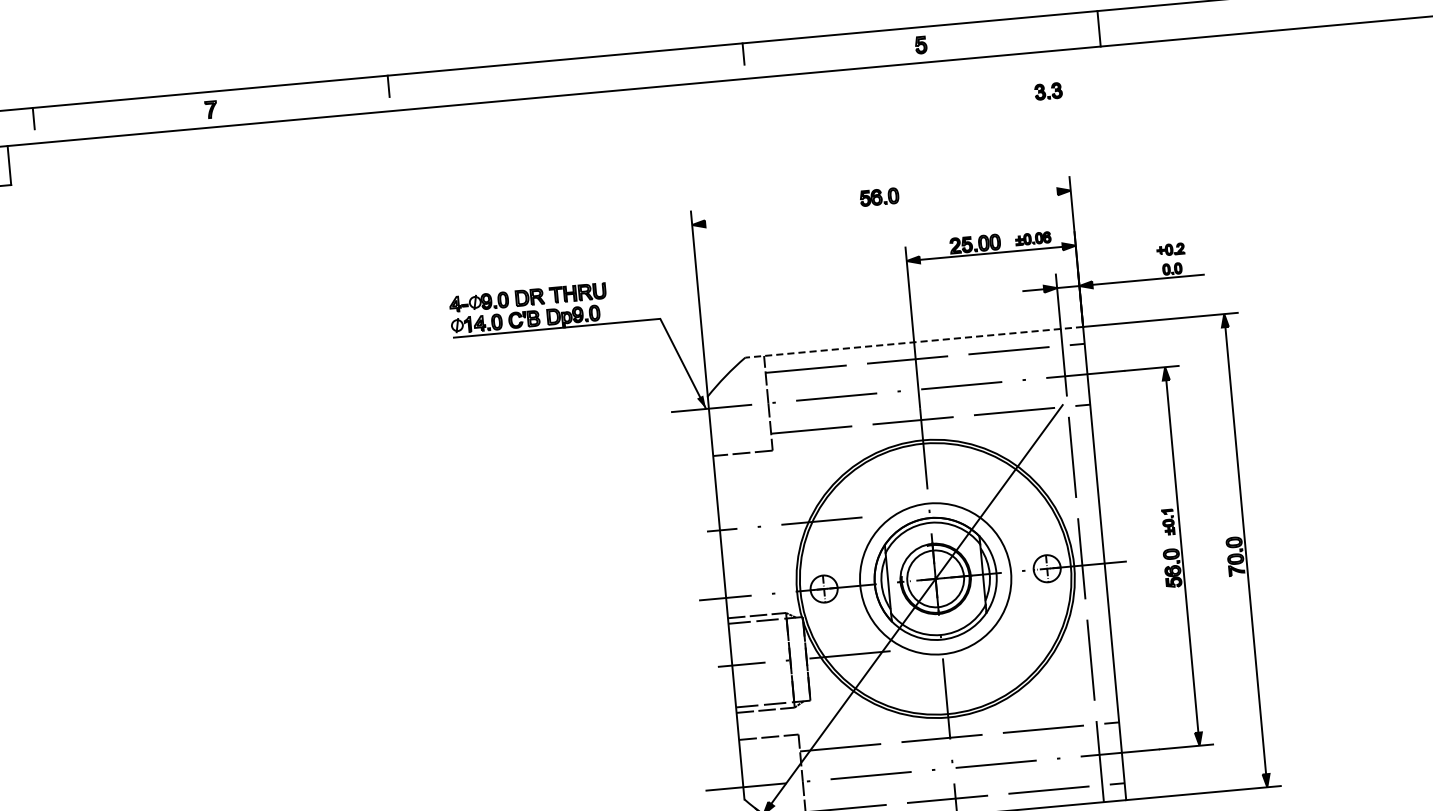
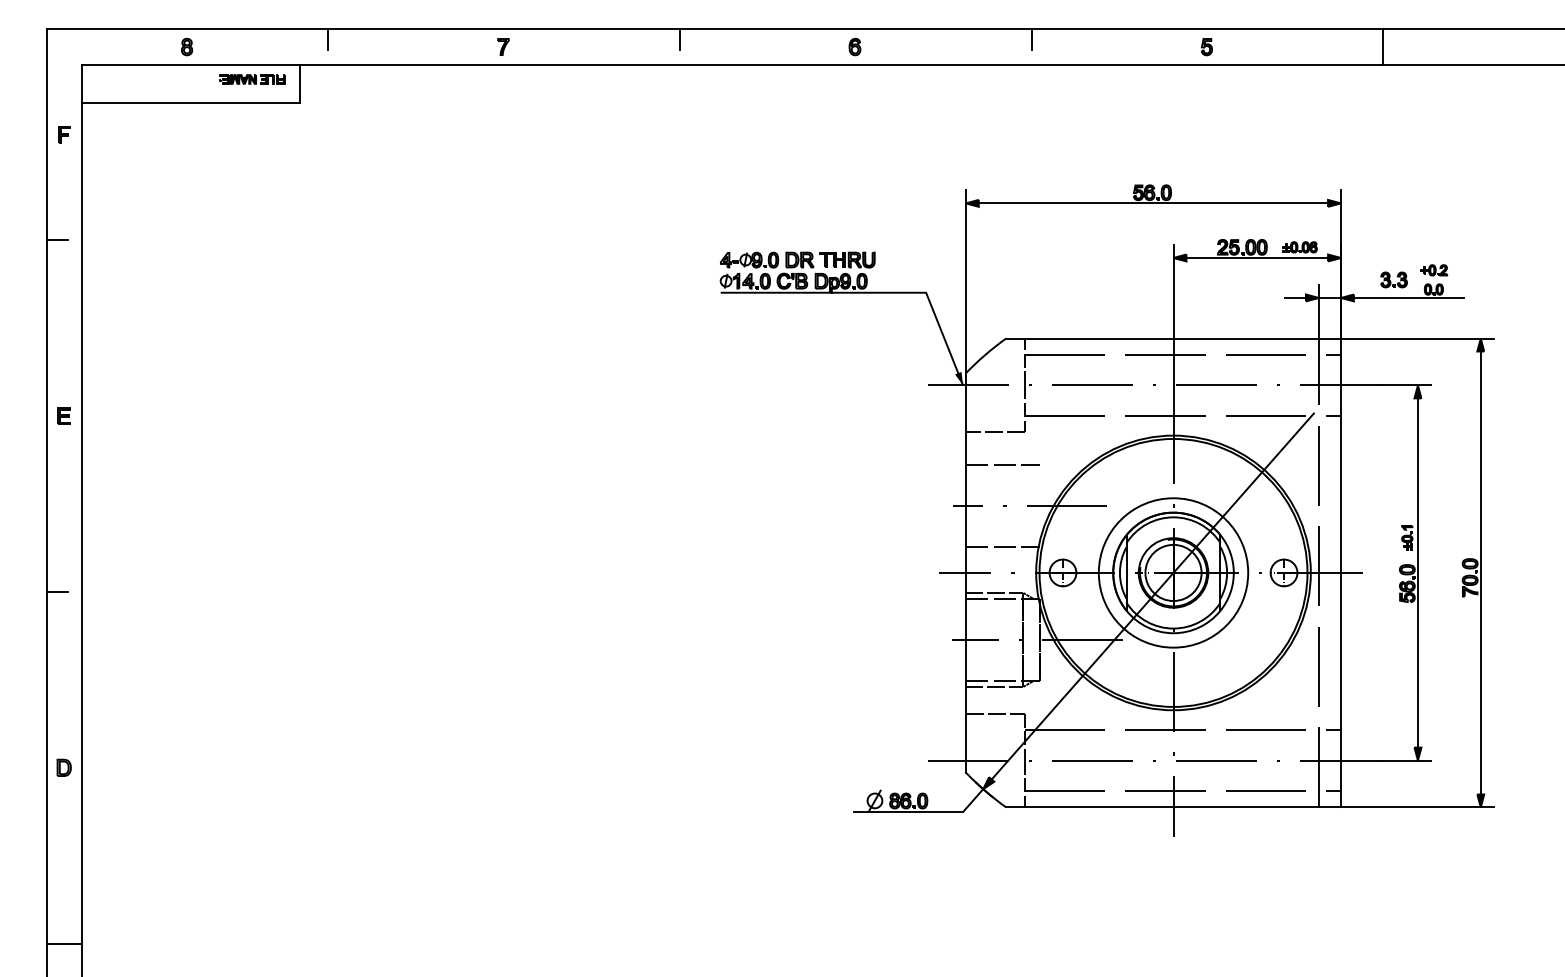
part: (565, 76) -> (854, 46), added
part: (1047, 91) -> (1393, 279), moved
line: (881, 207) -> (1153, 203), added
line: (914, 342) -> (1173, 338), dashed -> solid
line: (753, 485) -> (1002, 464), added
line: (760, 568) -> (1002, 547), added

